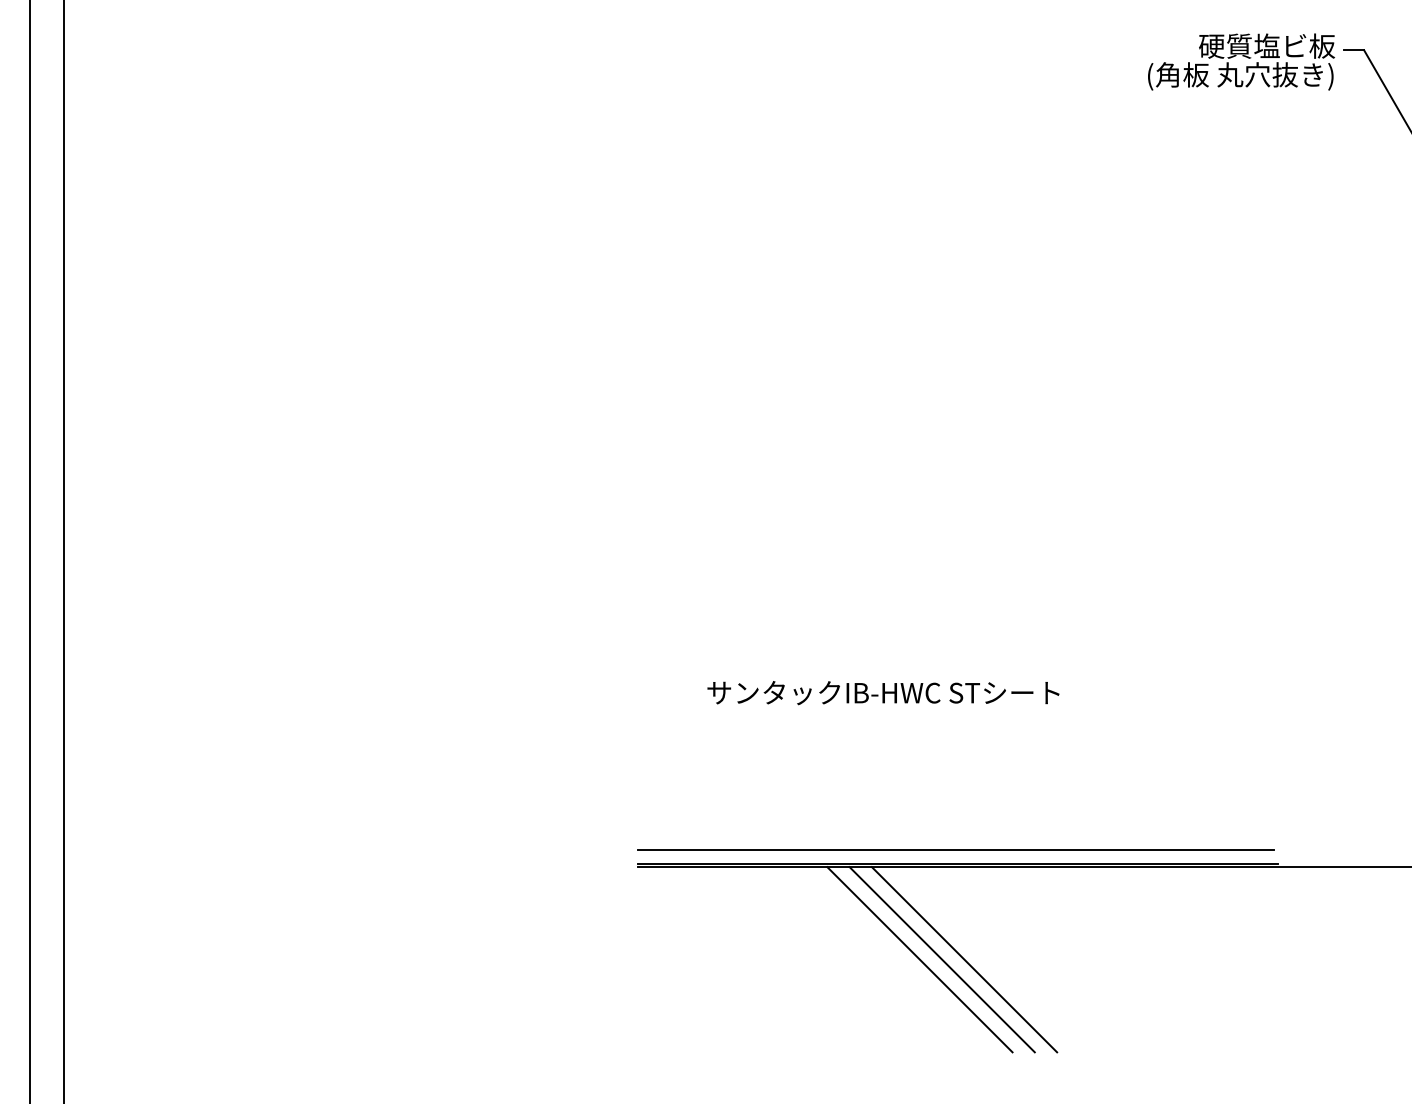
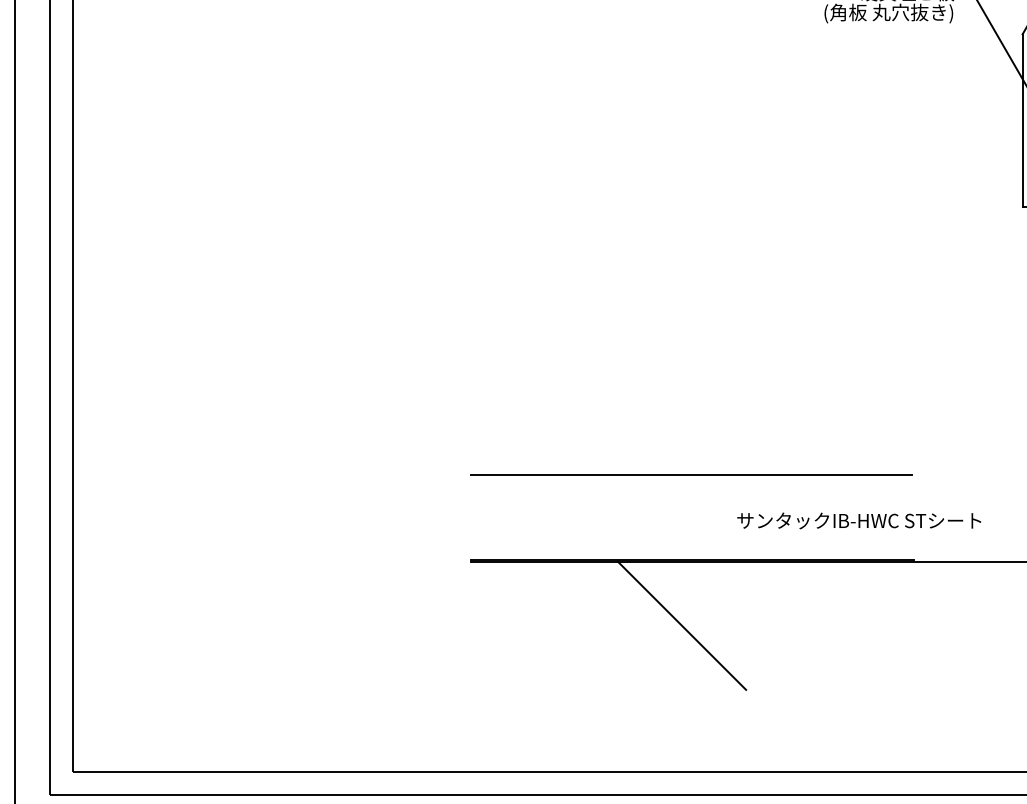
text: (883, 692) -> (859, 520), moved
line: (956, 849) -> (691, 474), moved
line: (919, 959) -> (666, 625), removed
line: (964, 959) -> (697, 625), removed

